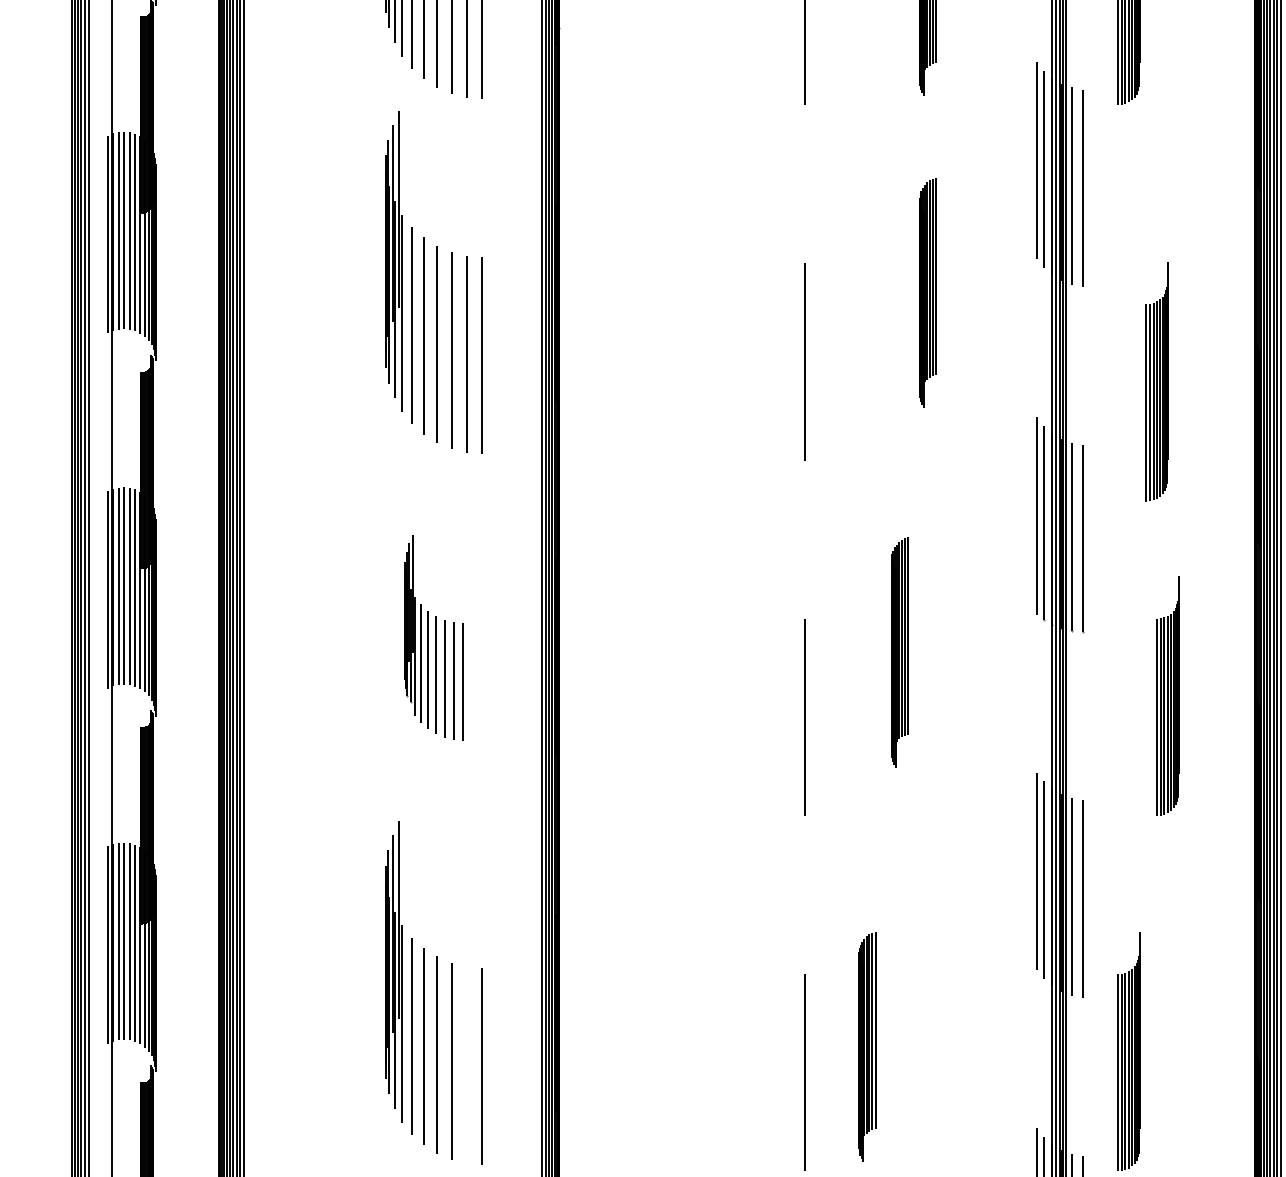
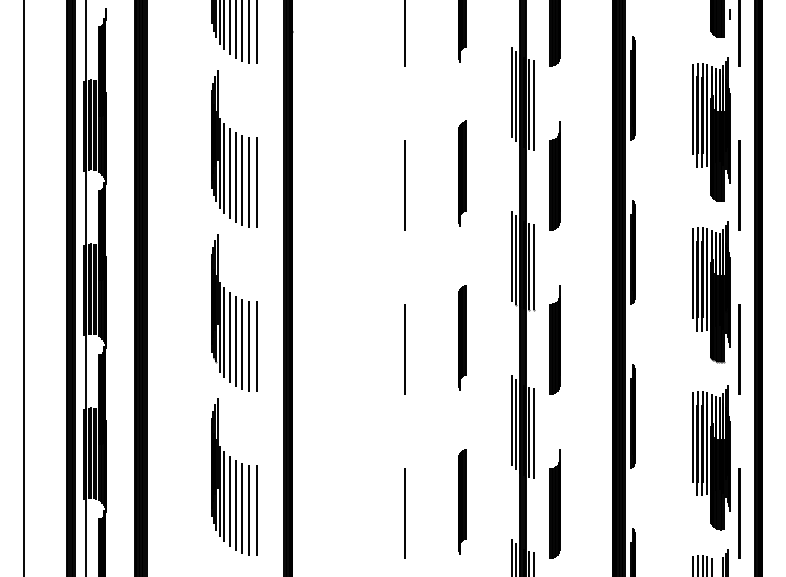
part: (928, 292) -> (462, 173), moved
part: (1155, 381) -> (554, 175), moved
part: (434, 636) -> (234, 312), size x1.67
part: (900, 652) -> (462, 337), moved
part: (1166, 695) -> (554, 339), moved
part: (867, 1046) -> (462, 501), moved
line: (466, 1063) -> (249, 509), added

